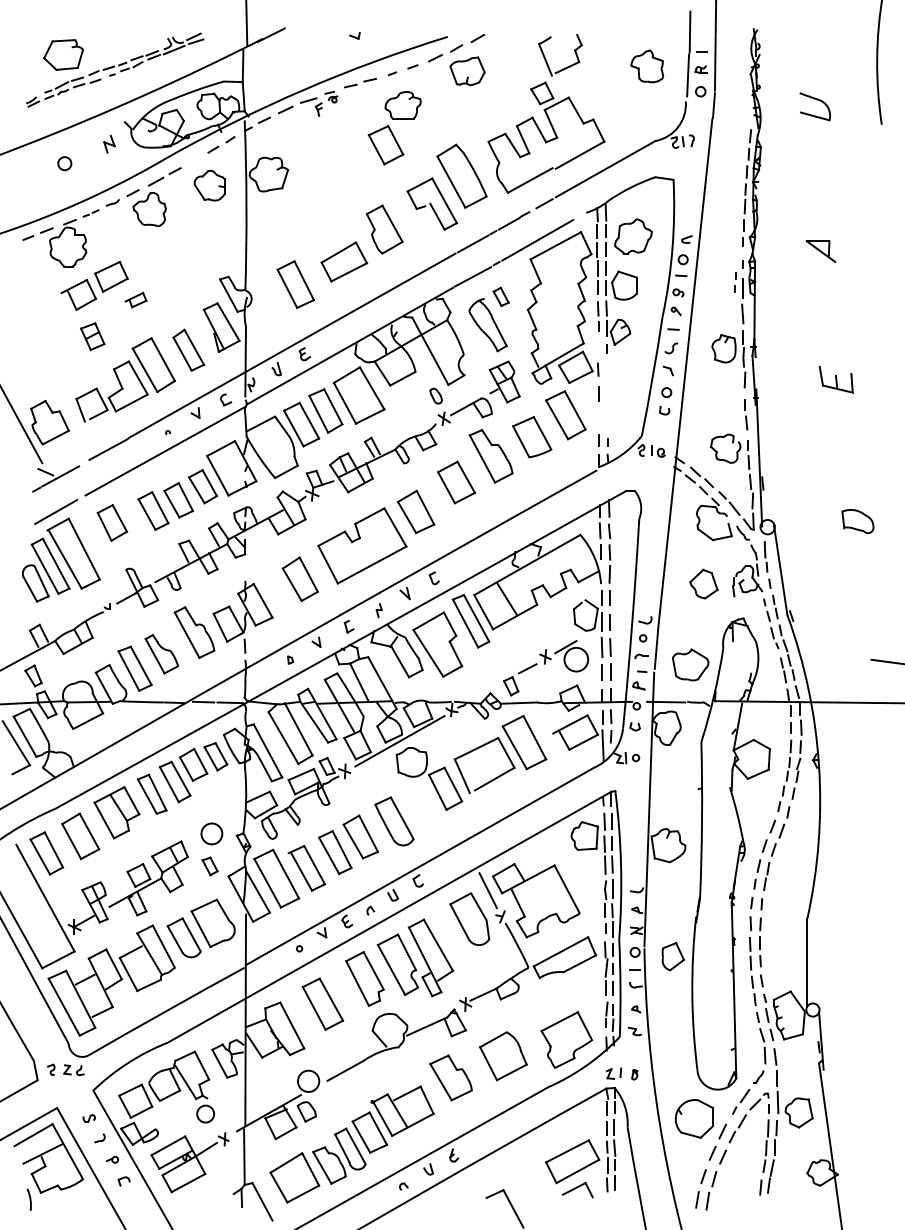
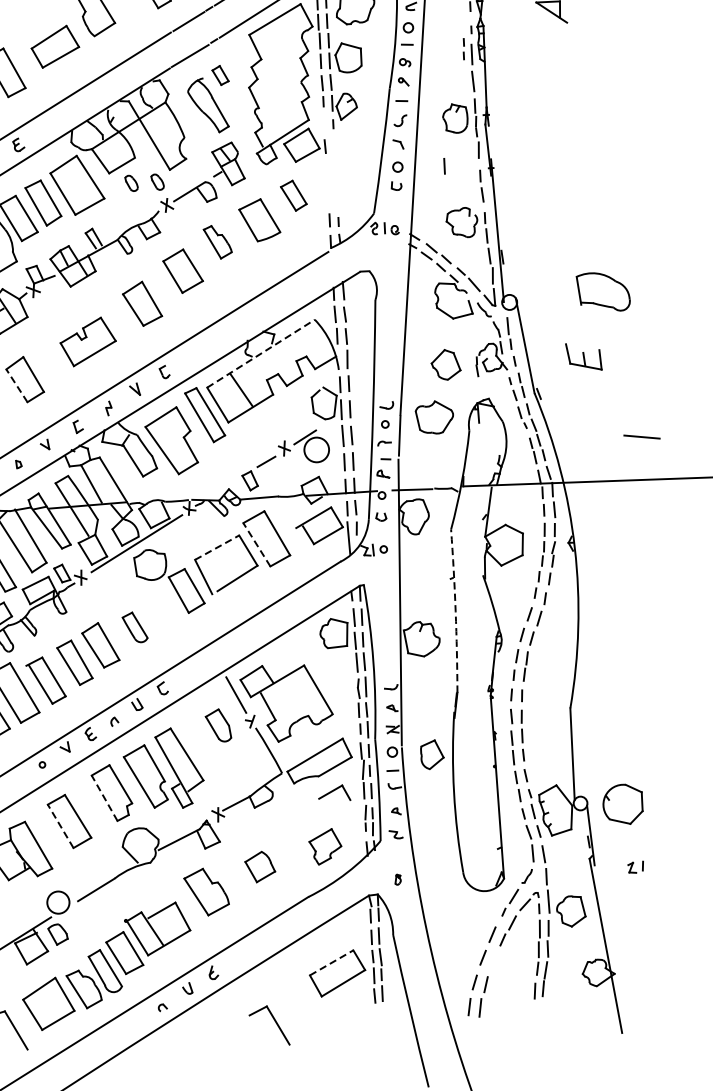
part: (835, 379) -> (583, 356), moved
line: (598, 393) -> (444, 165), moved
part: (410, 395) -> (130, 182), added
part: (565, 415) -> (293, 195), size x0.6
part: (490, 456) -> (217, 242), size x0.6
part: (857, 521) -> (603, 292), size x1.6
part: (362, 545) -> (88, 341), size x0.6
line: (527, 565) -> (261, 354), solid -> dashed
line: (292, 584) -> (17, 385), solid -> dashed
part: (690, 664) -> (434, 417), moved
line: (514, 747) -> (256, 544), solid -> dashed
line: (477, 748) -> (218, 547), solid -> dashed
arc: (702, 820) -> (456, 611), solid -> dashed
part: (394, 821) -> (135, 627), size x0.6
part: (469, 918) -> (218, 724), size x0.6
line: (357, 983) -> (104, 798), solid -> dashed
line: (314, 1007) -> (60, 825), solid -> dashed
part: (566, 1039) -> (325, 846), size x0.6
part: (503, 1056) -> (260, 867), size x0.6
part: (614, 1073) -> (636, 867), moved
part: (694, 1118) -> (622, 804), moved
line: (567, 1151) -> (331, 963), solid -> dashed
line: (722, 1156) -> (493, 960), removed
part: (577, 1190) -> (334, 793), moved

